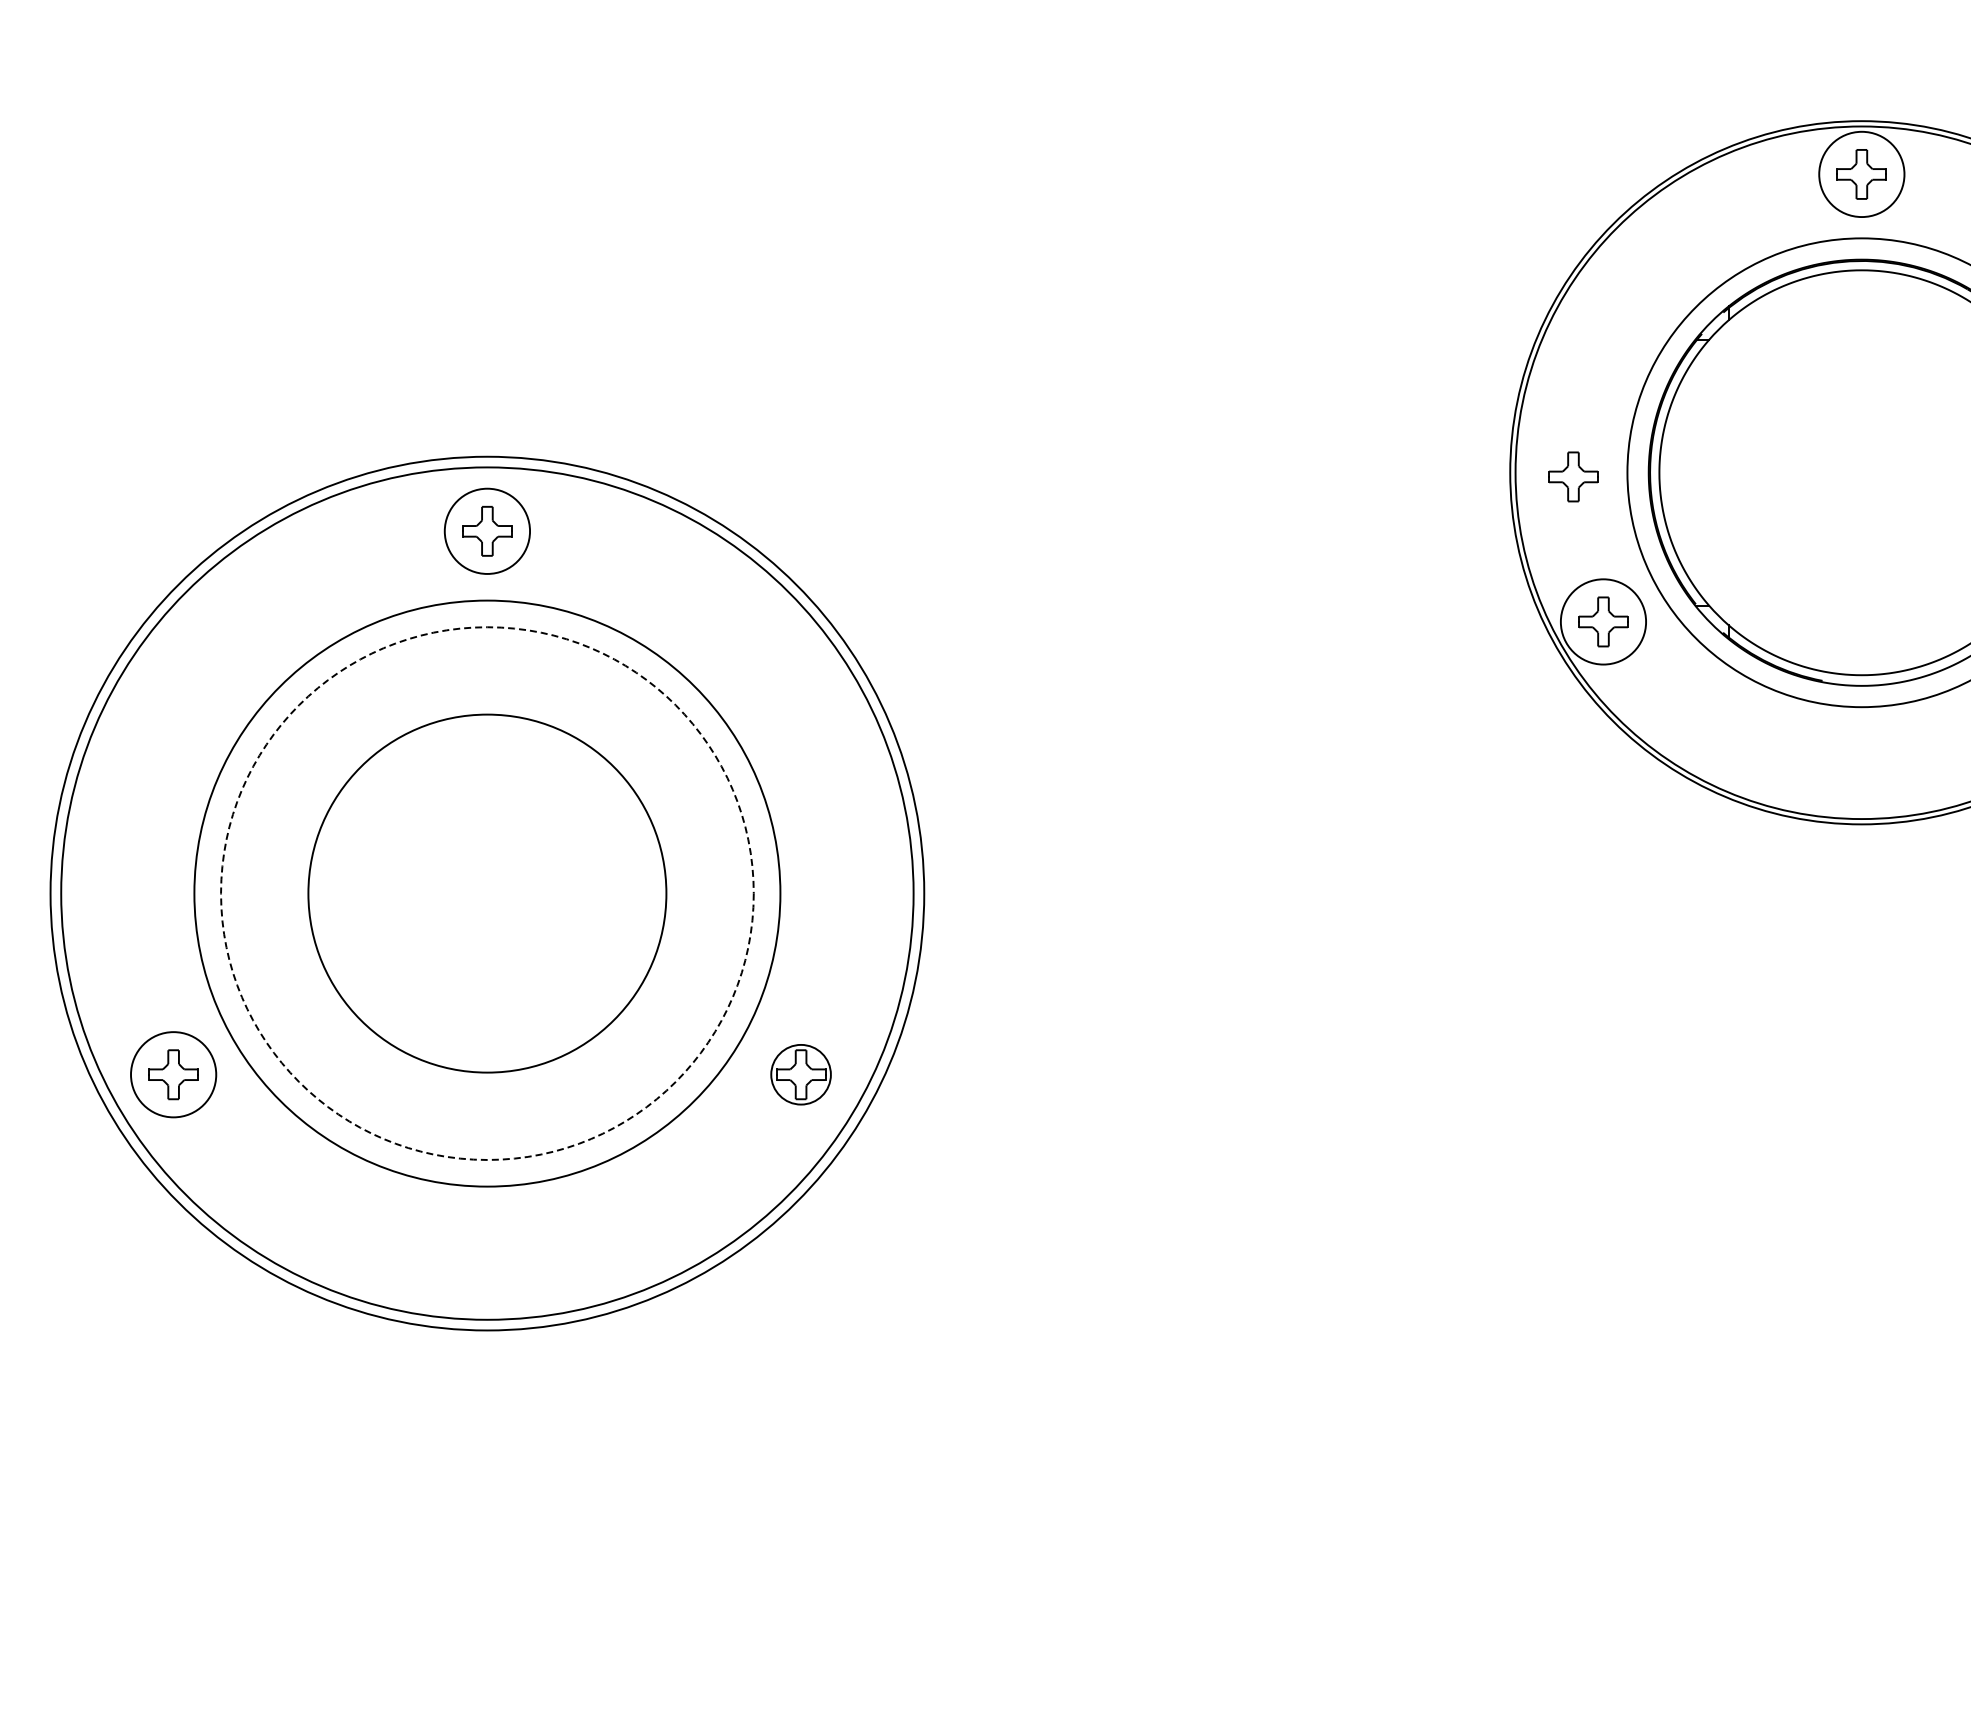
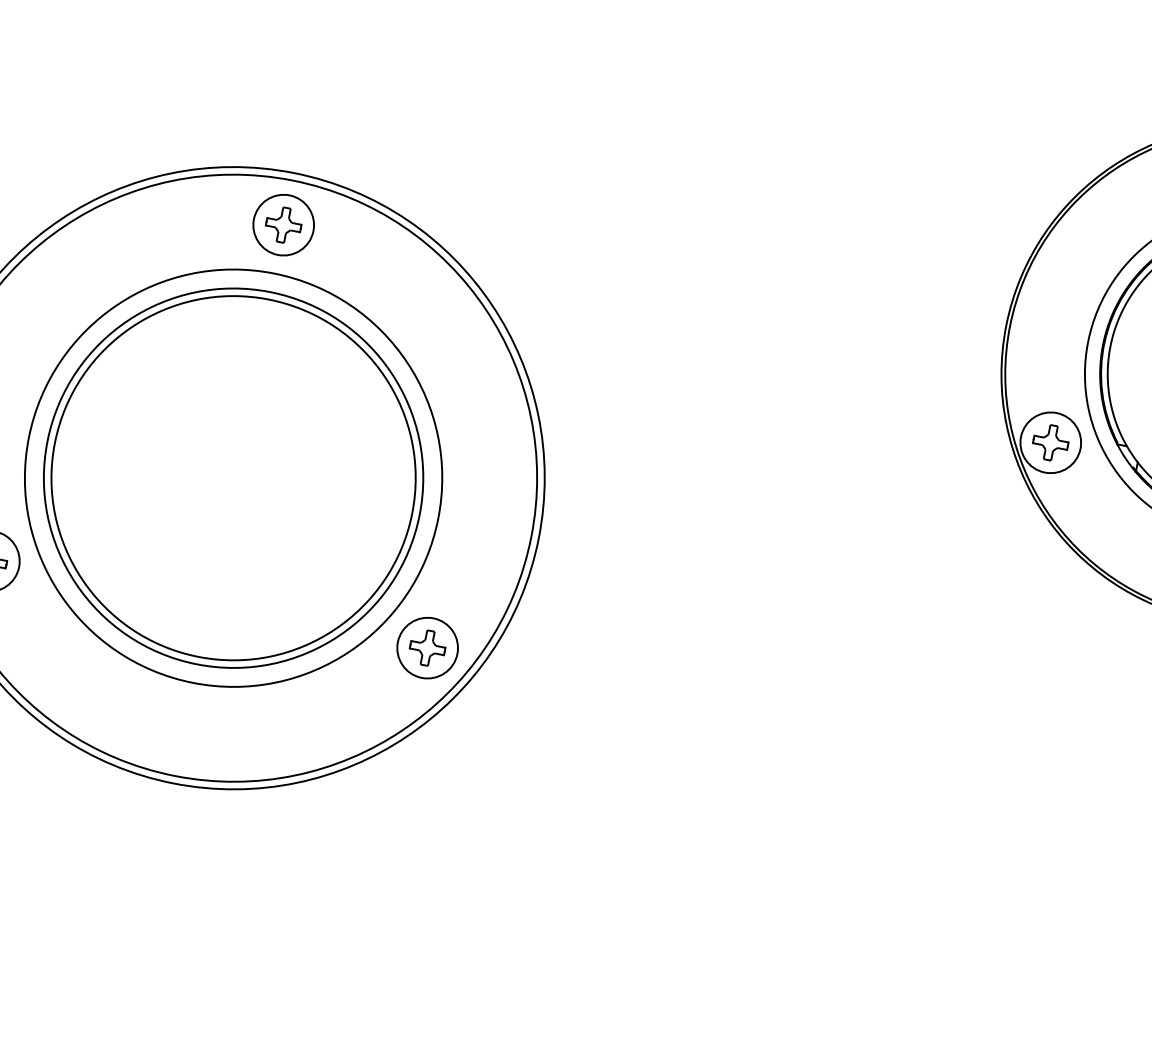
part: (1573, 476) -> (1049, 337), removed
circle: (487, 893) -> (233, 478), dashed -> solid
circle: (487, 893) -> (233, 478), size x1.43
circle: (800, 1074) -> (427, 647), size x1.43

